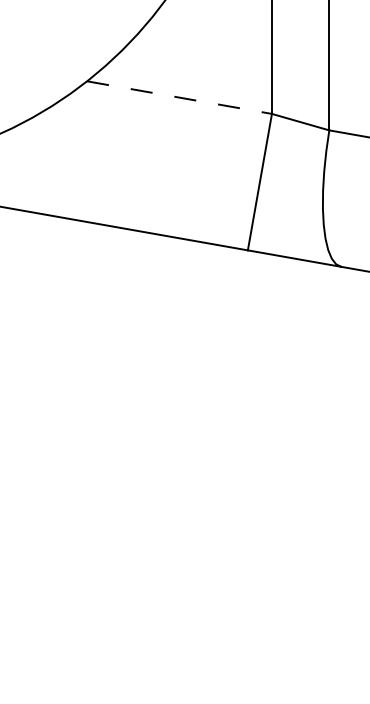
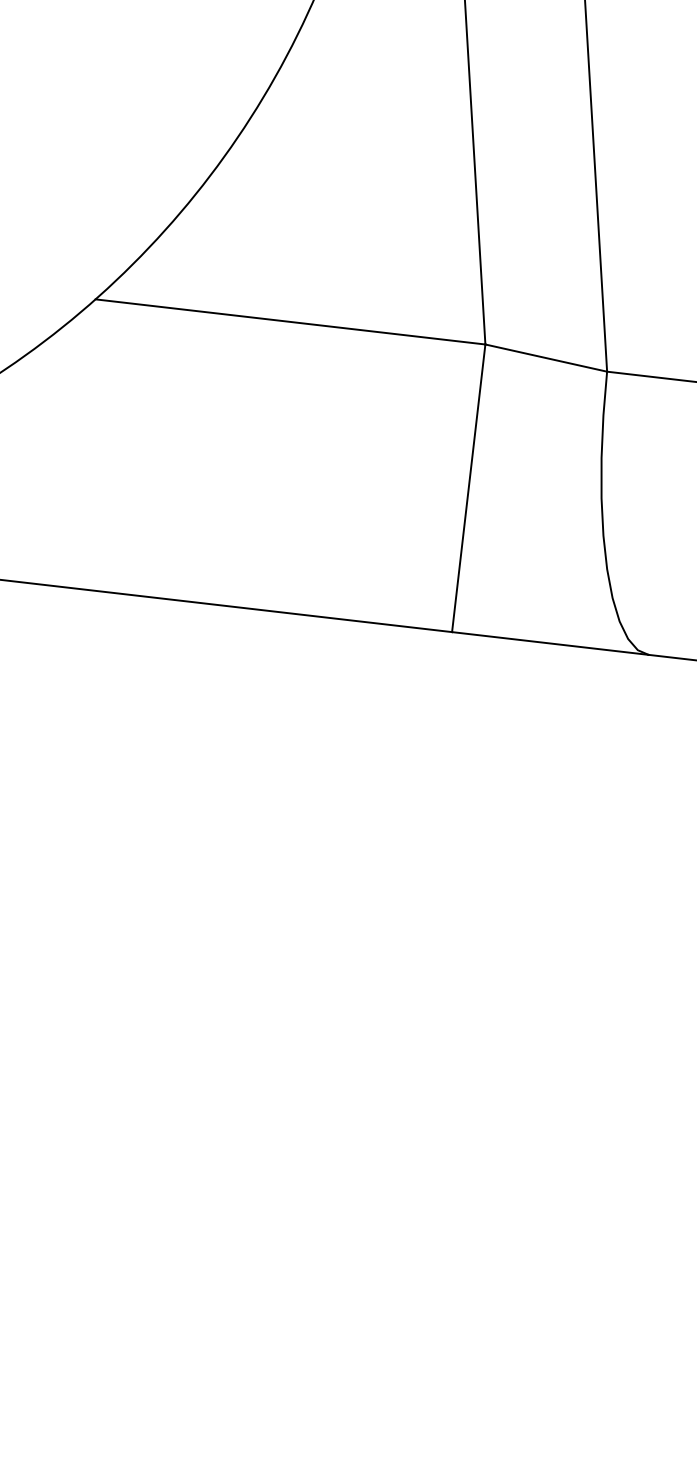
line: (179, 97) -> (290, 321), dashed -> solid

